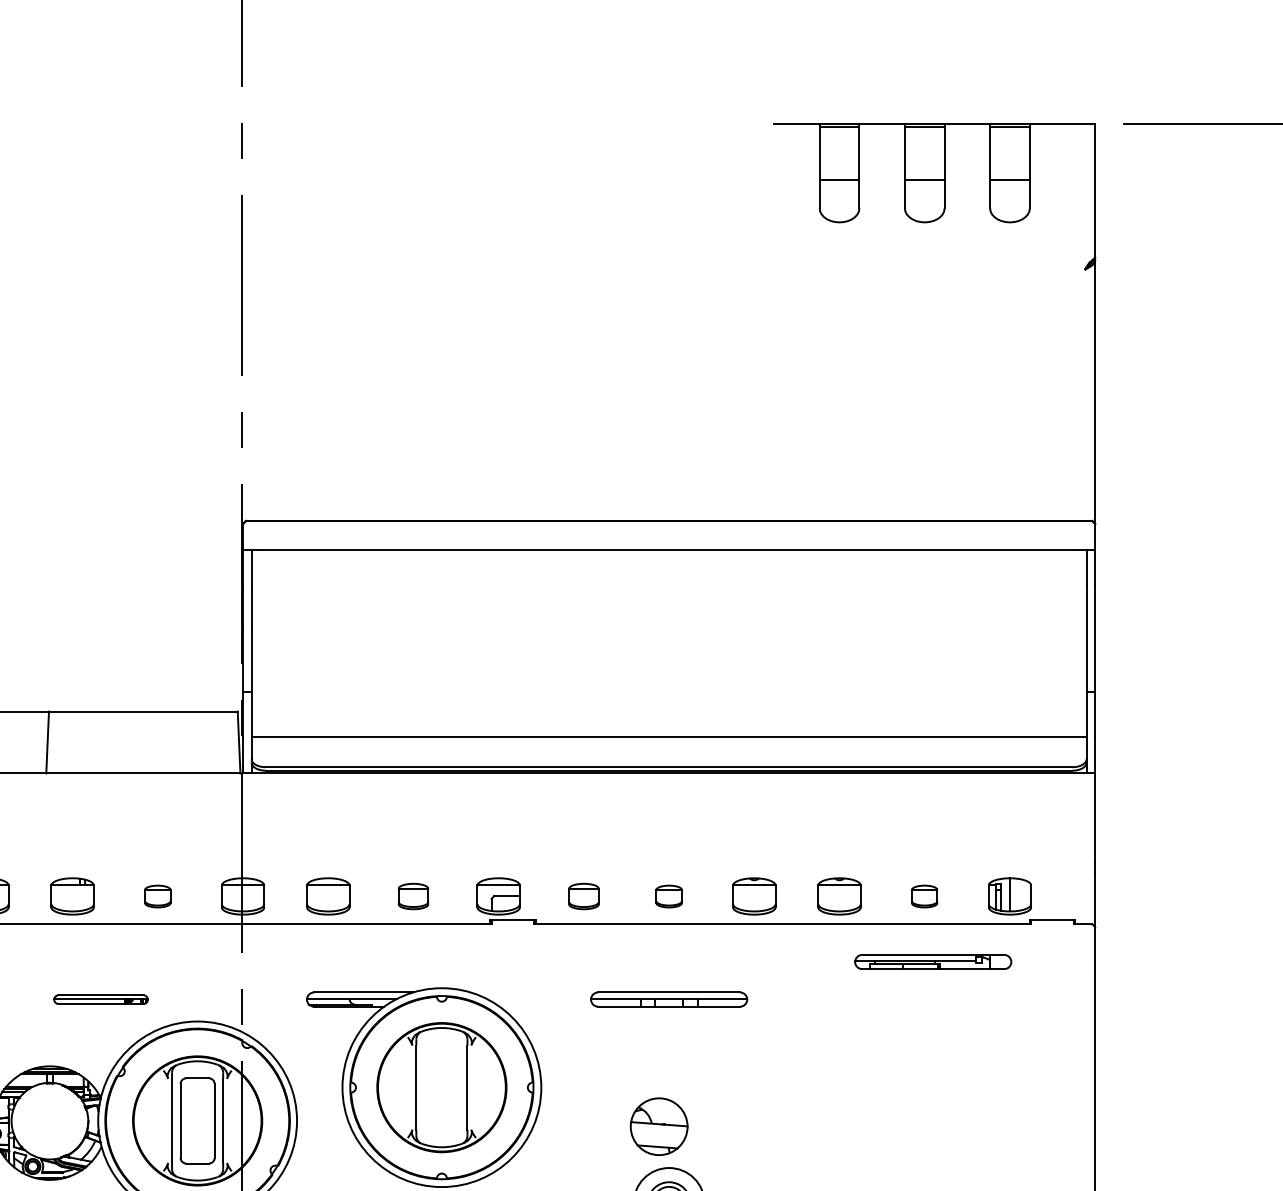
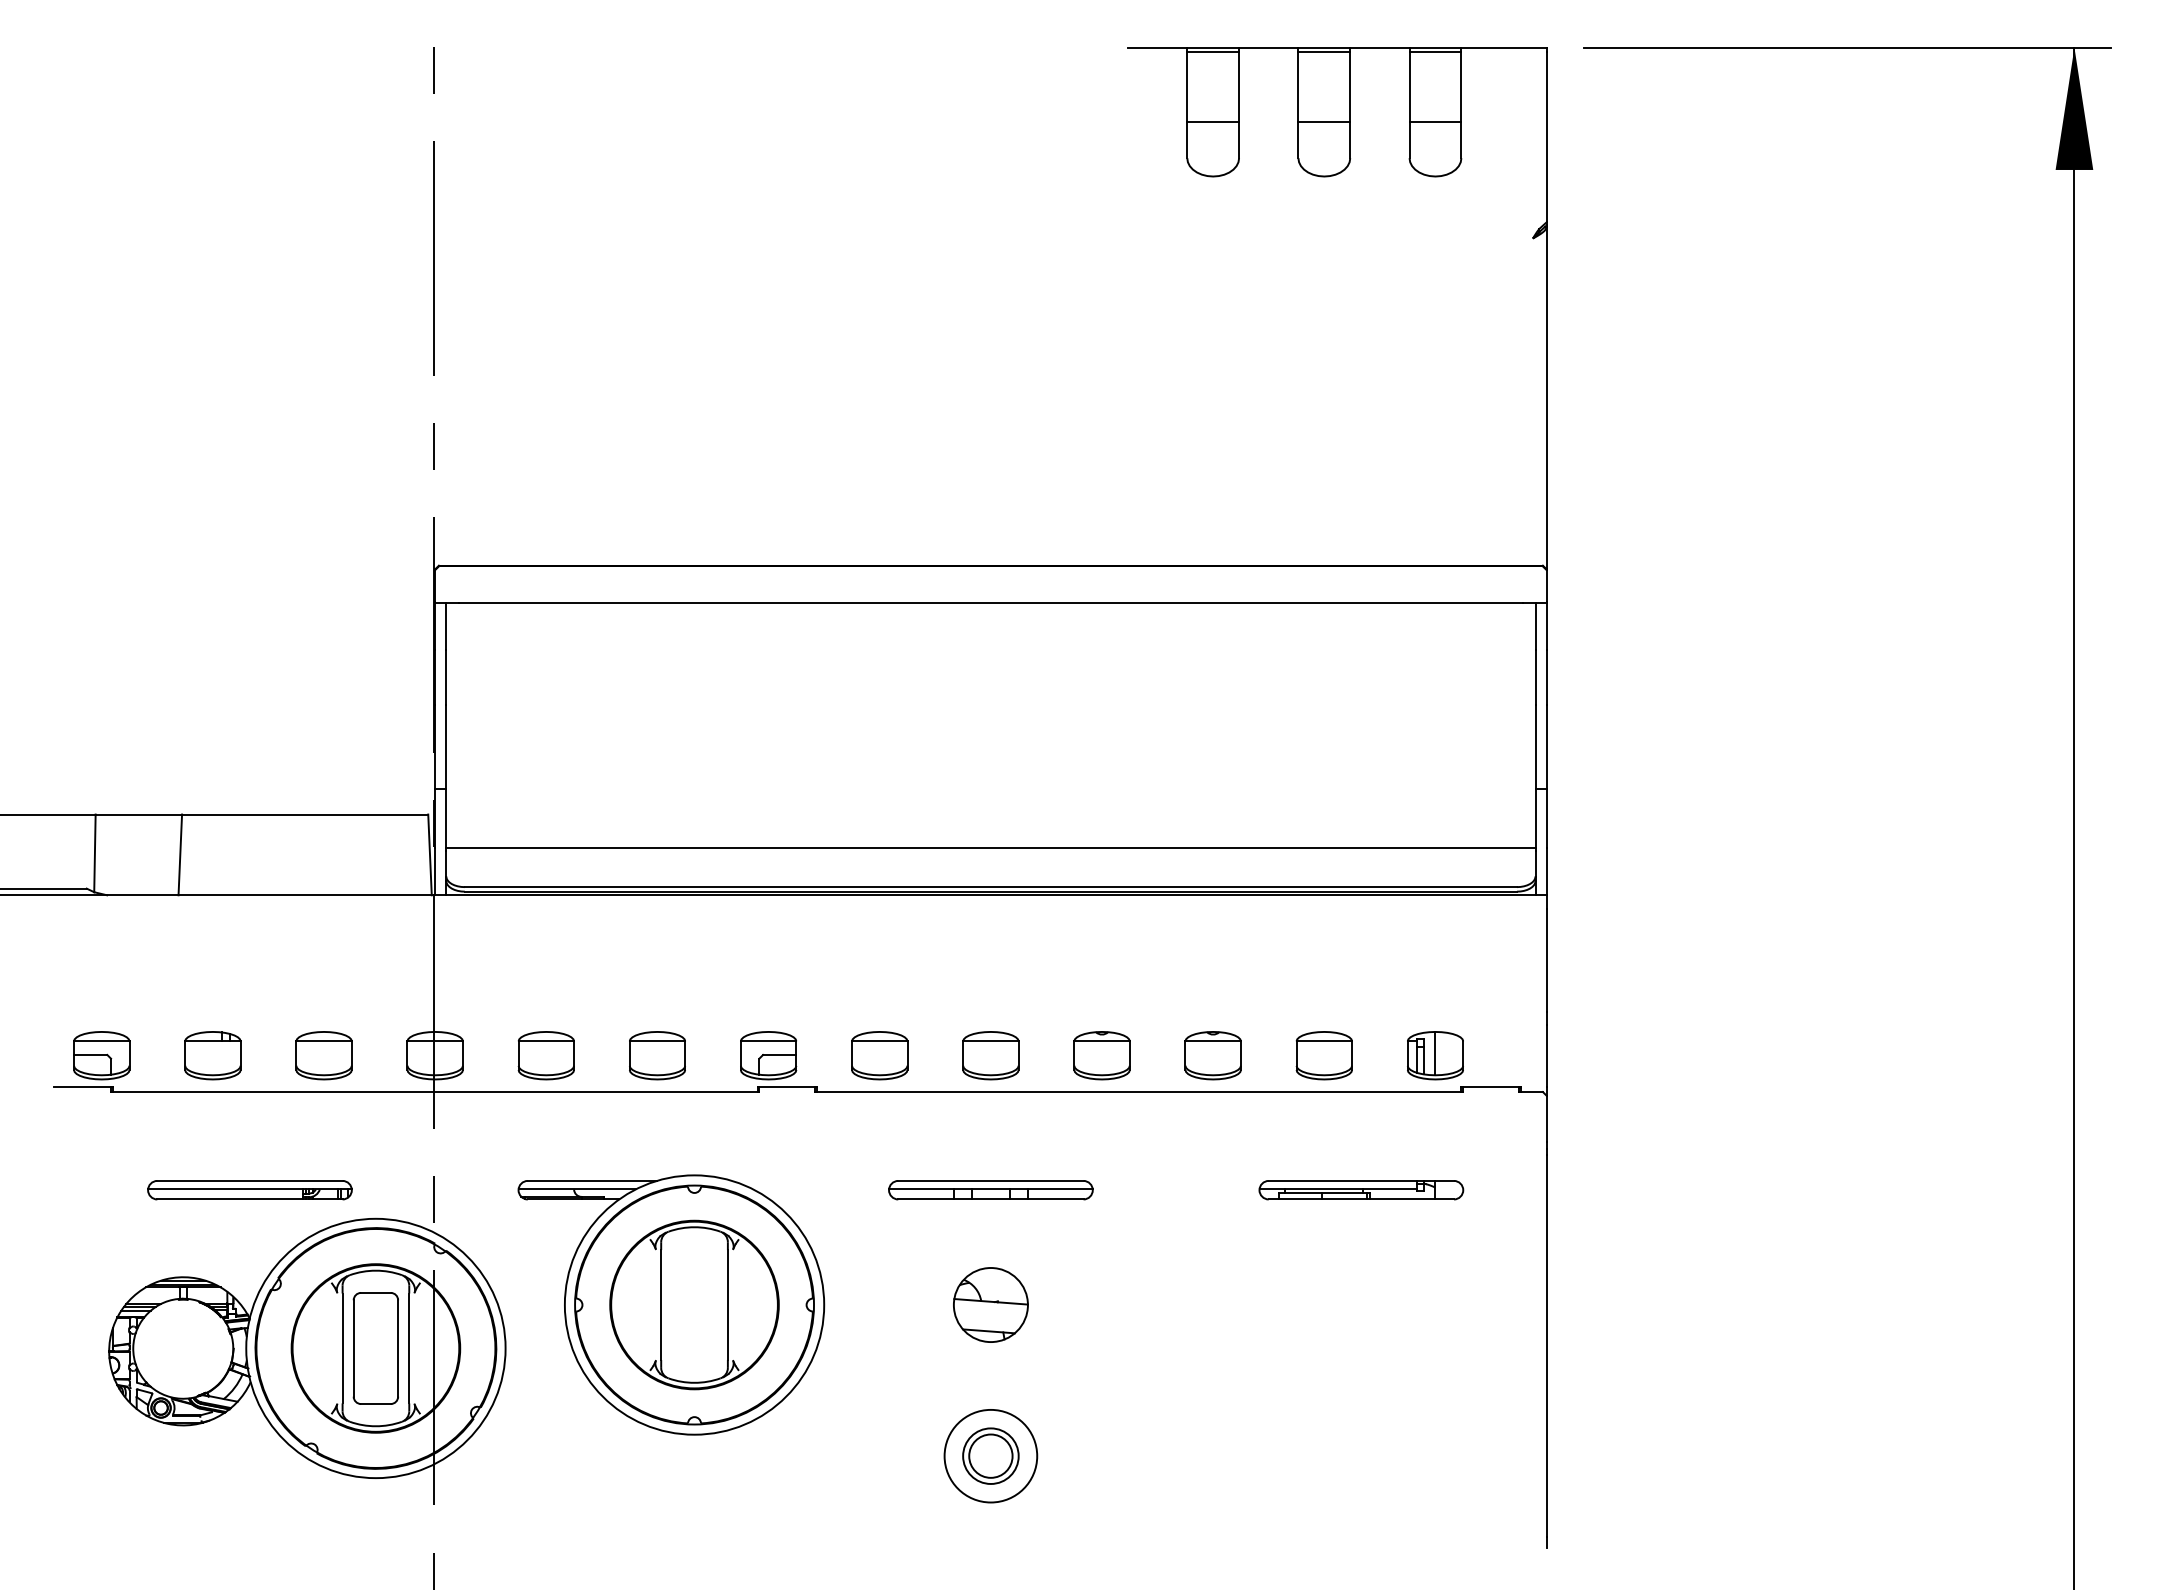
part: (157, 896) -> (323, 1055), size x1.67
part: (413, 896) -> (657, 1055), size x1.43
part: (583, 896) -> (879, 1055), size x1.43
part: (668, 896) -> (990, 1055), size x1.67
part: (924, 896) -> (1323, 1055), size x1.67
part: (933, 962) -> (1361, 1190), moved
part: (100, 999) -> (249, 1190), size x1.67
part: (658, 1126) -> (990, 1304), moved

